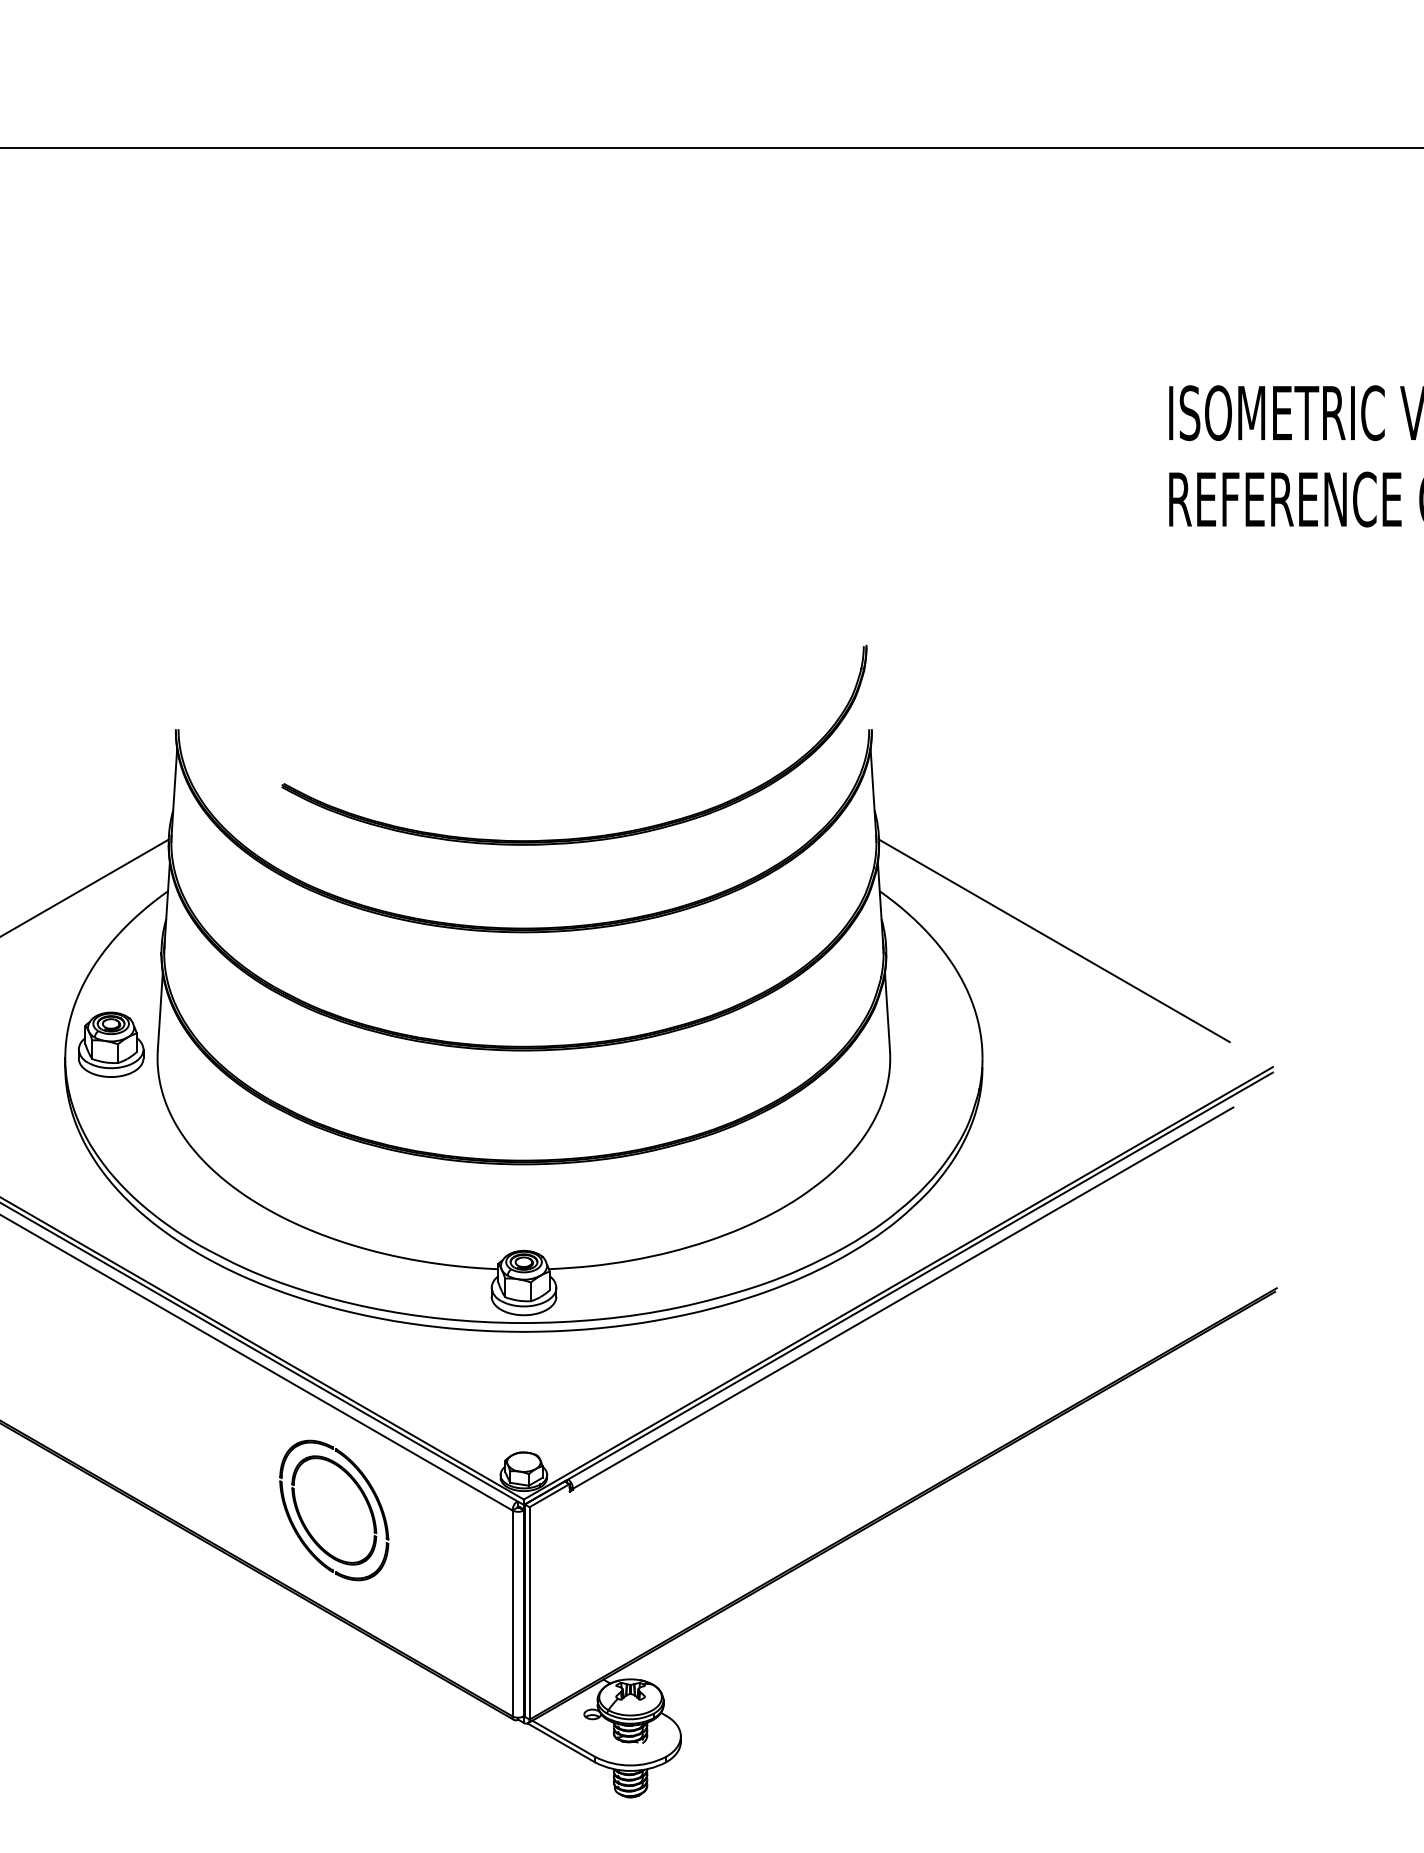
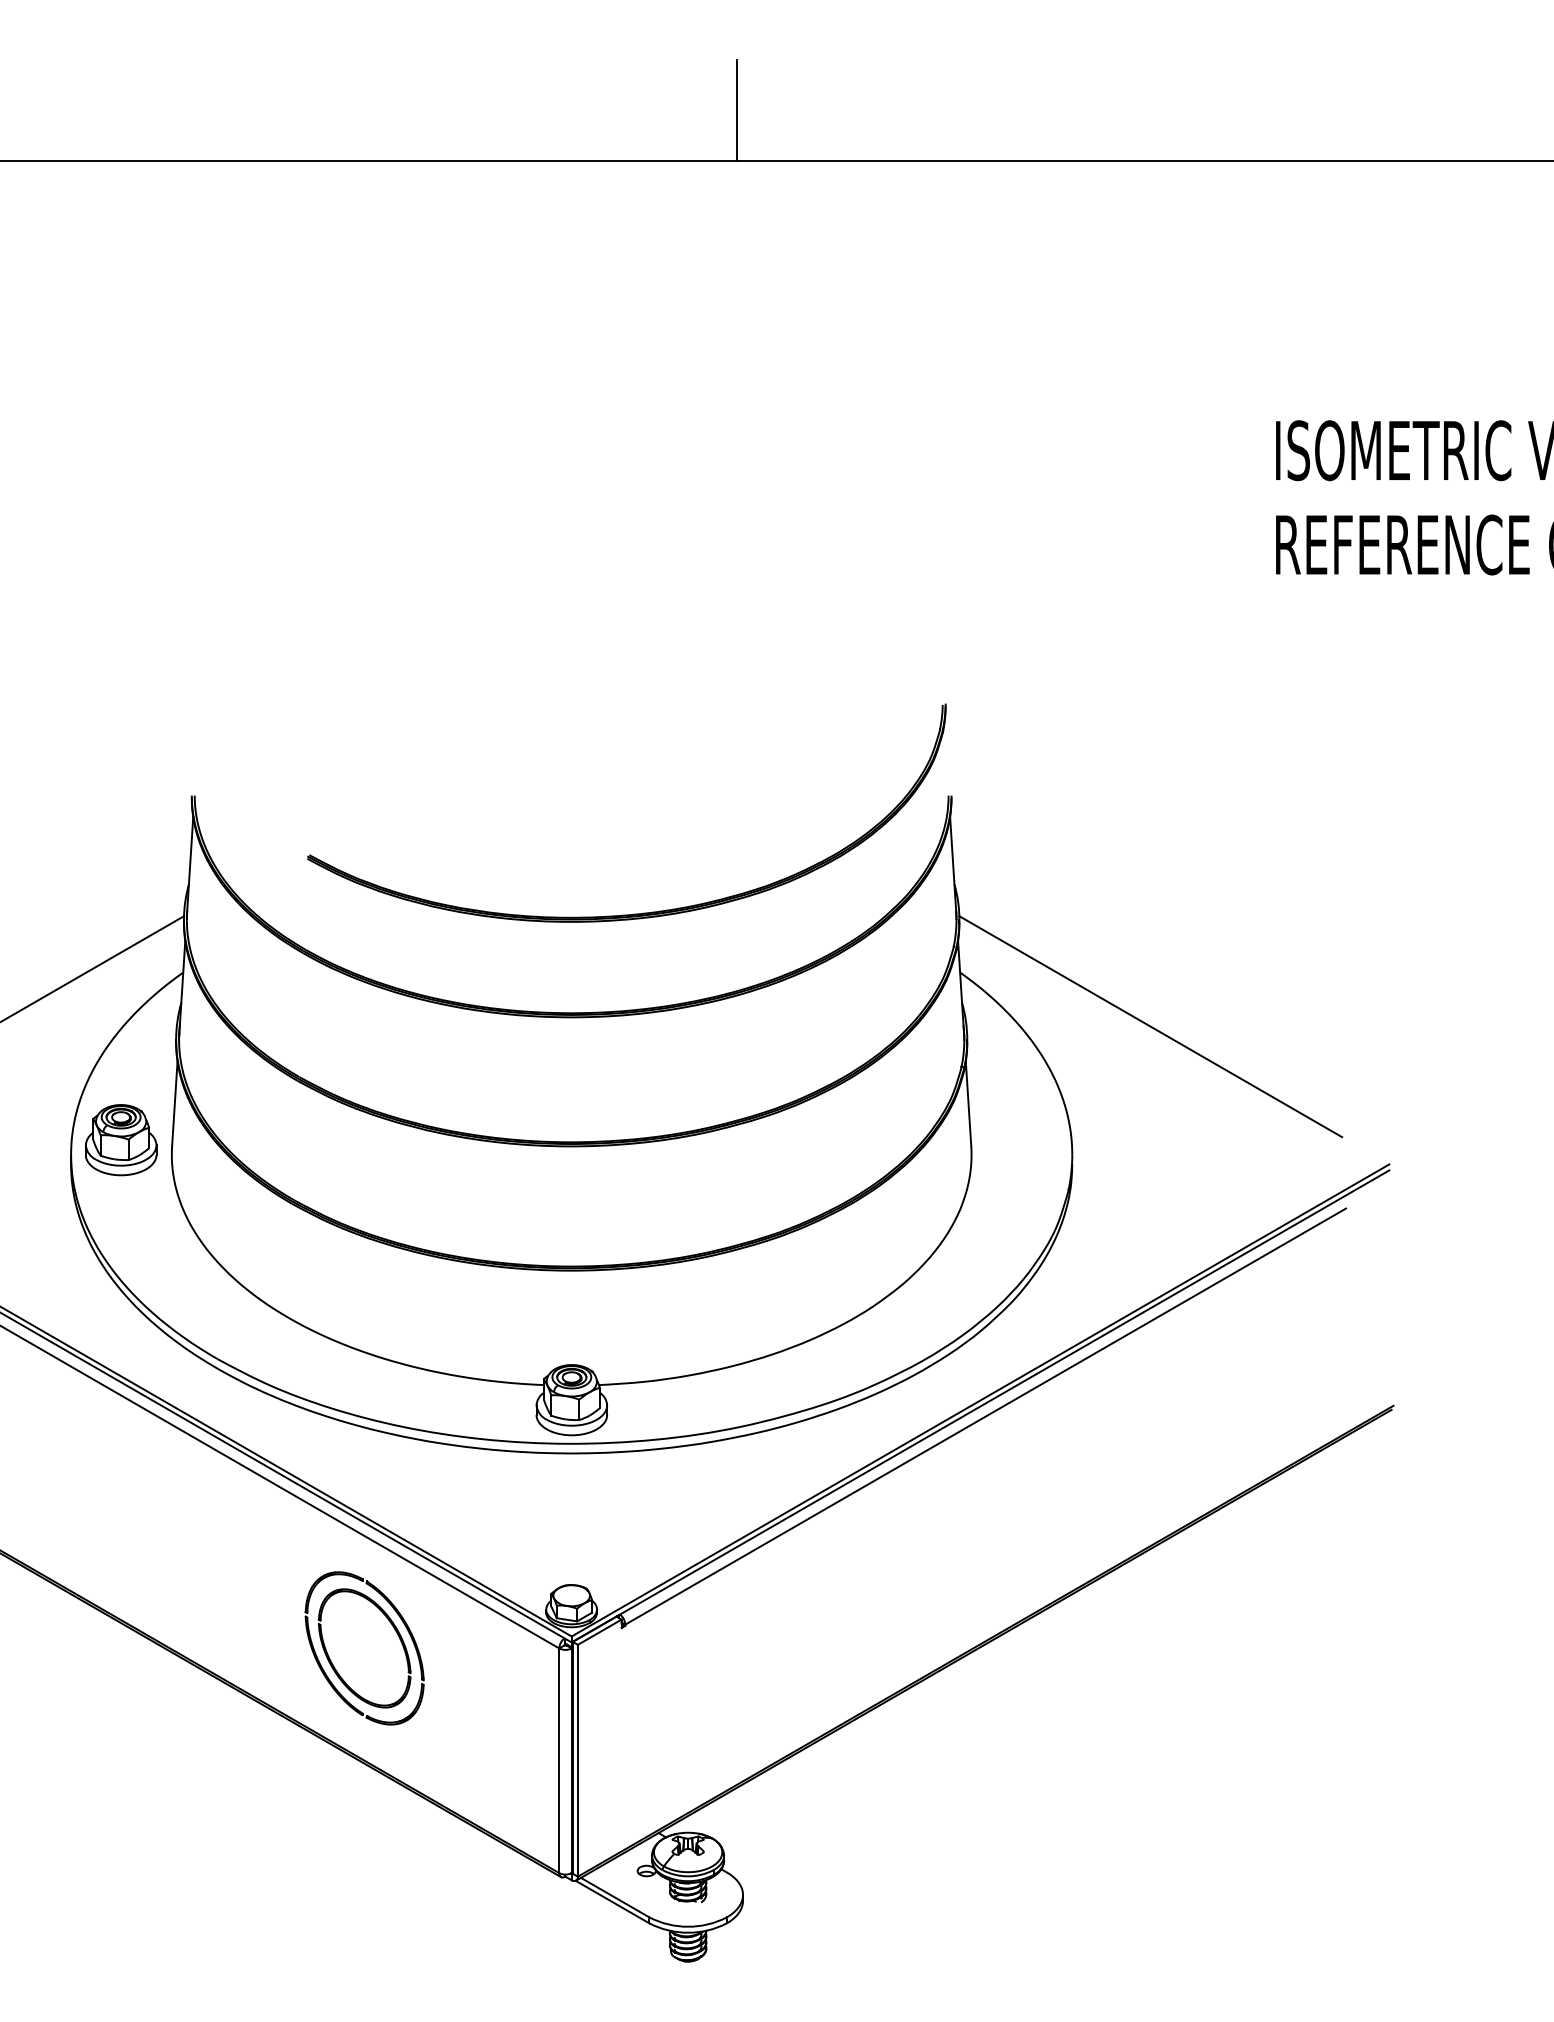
line: (675, 101) -> (737, 110), added

